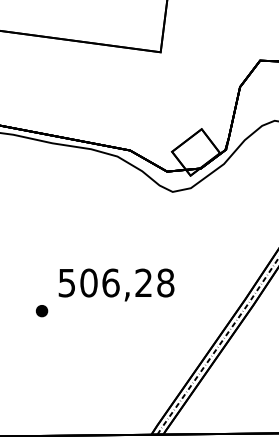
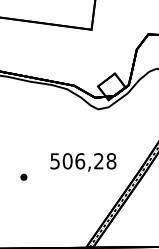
text: (116, 285) -> (83, 162), moved

